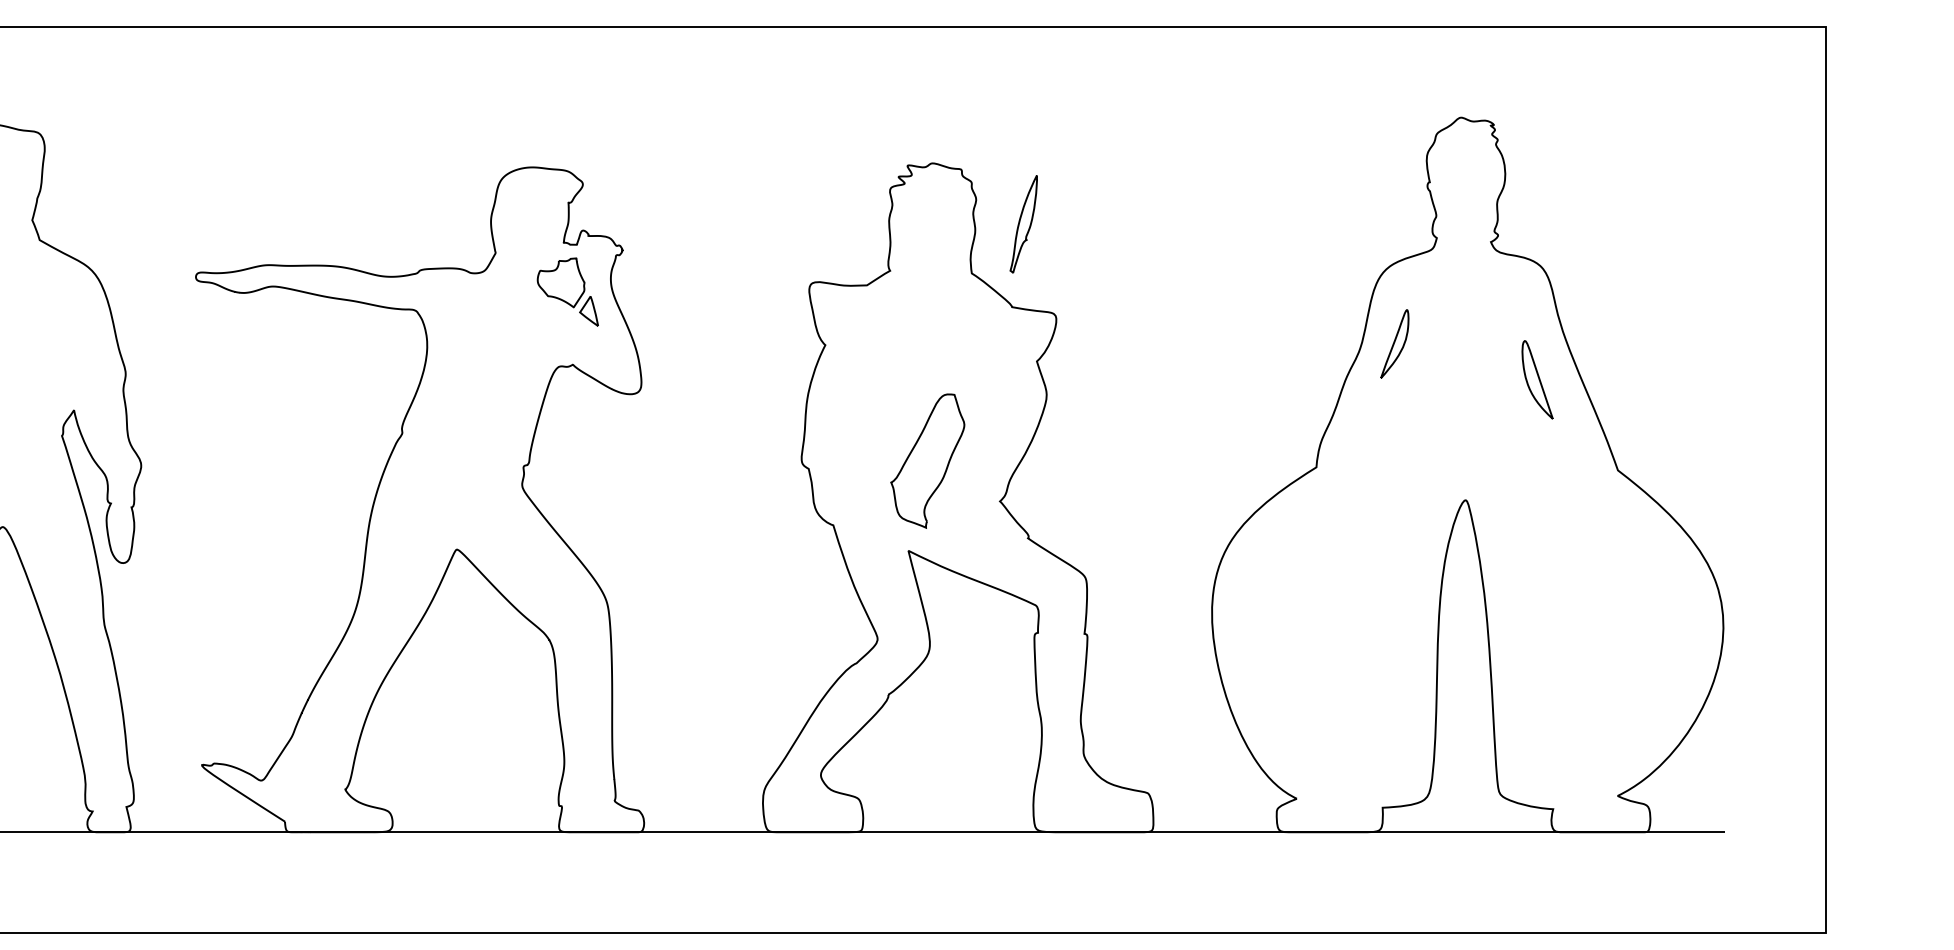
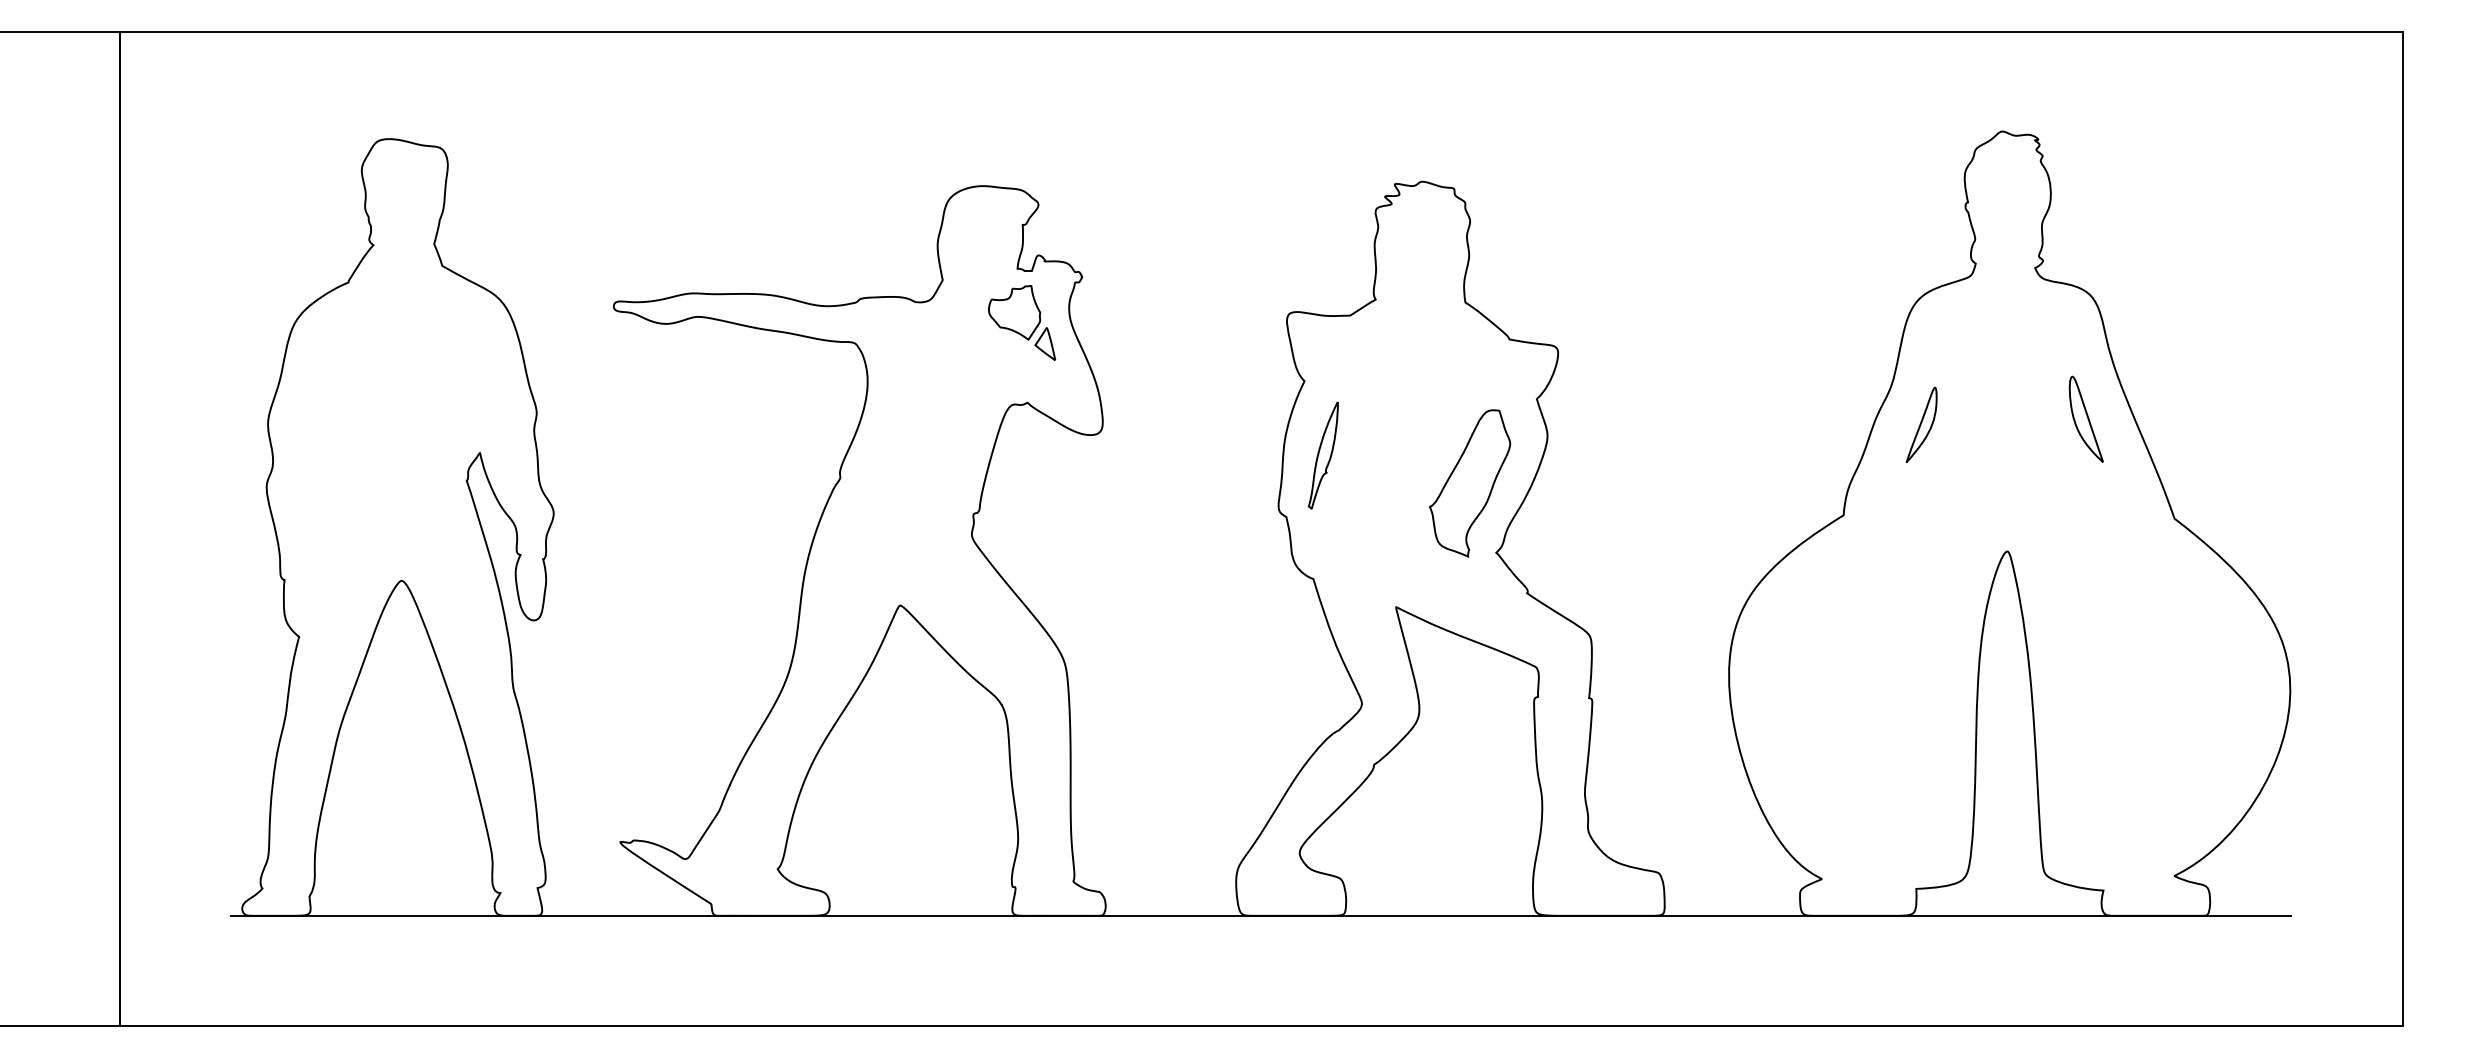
part: (1022, 224) -> (1322, 455), moved
part: (1394, 343) -> (1921, 424), moved
part: (928, 461) -> (1470, 483), moved

